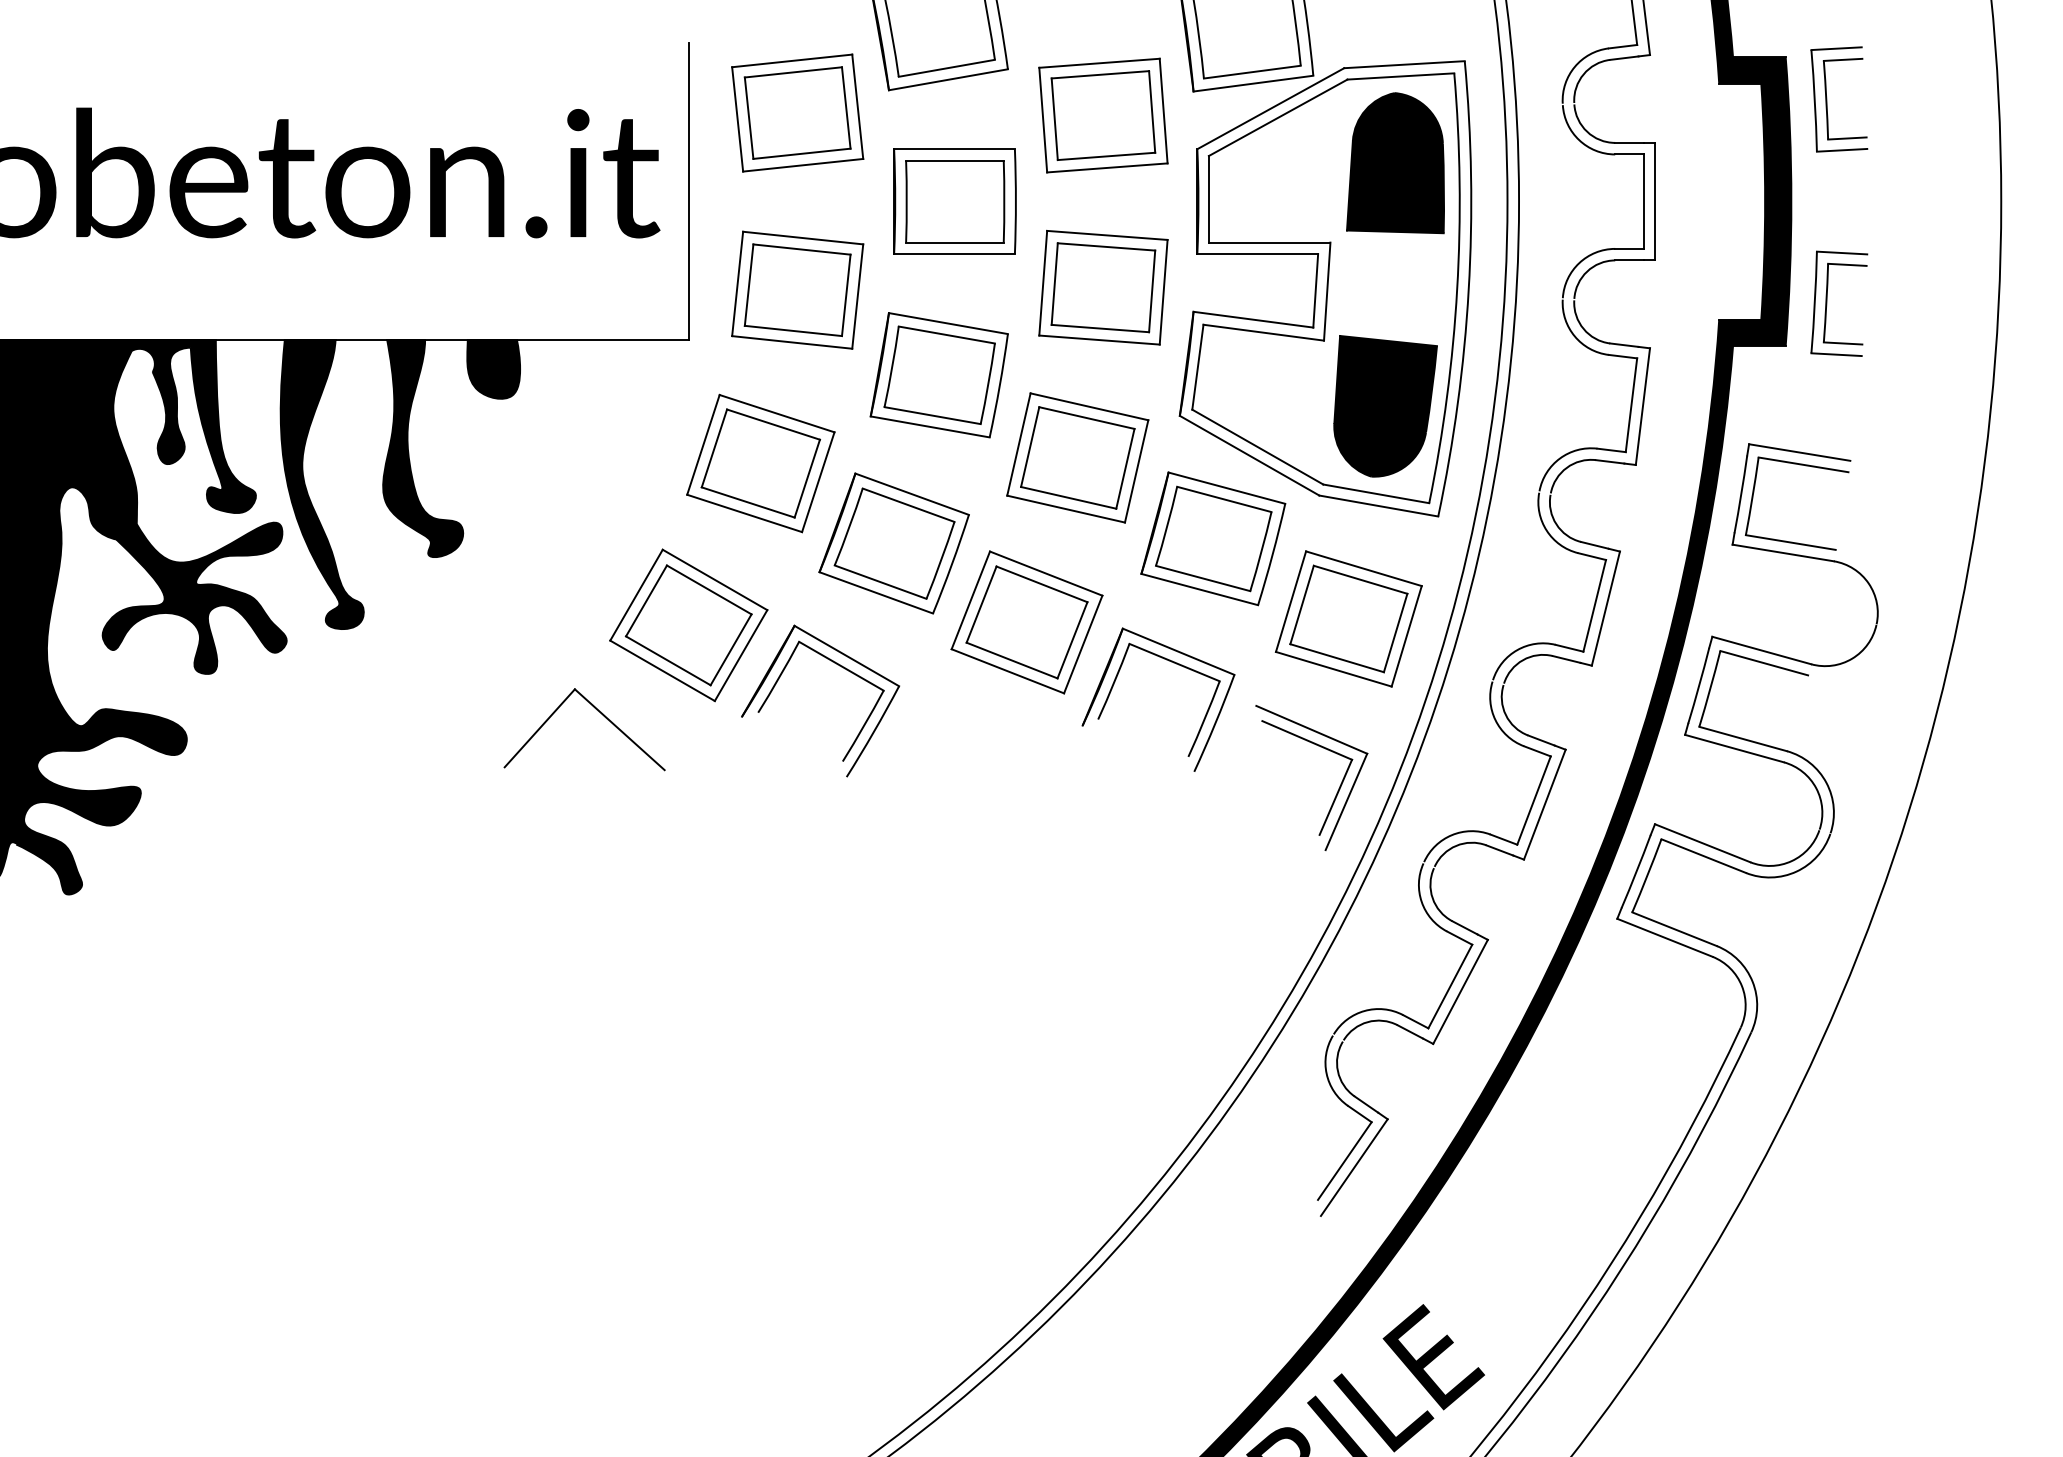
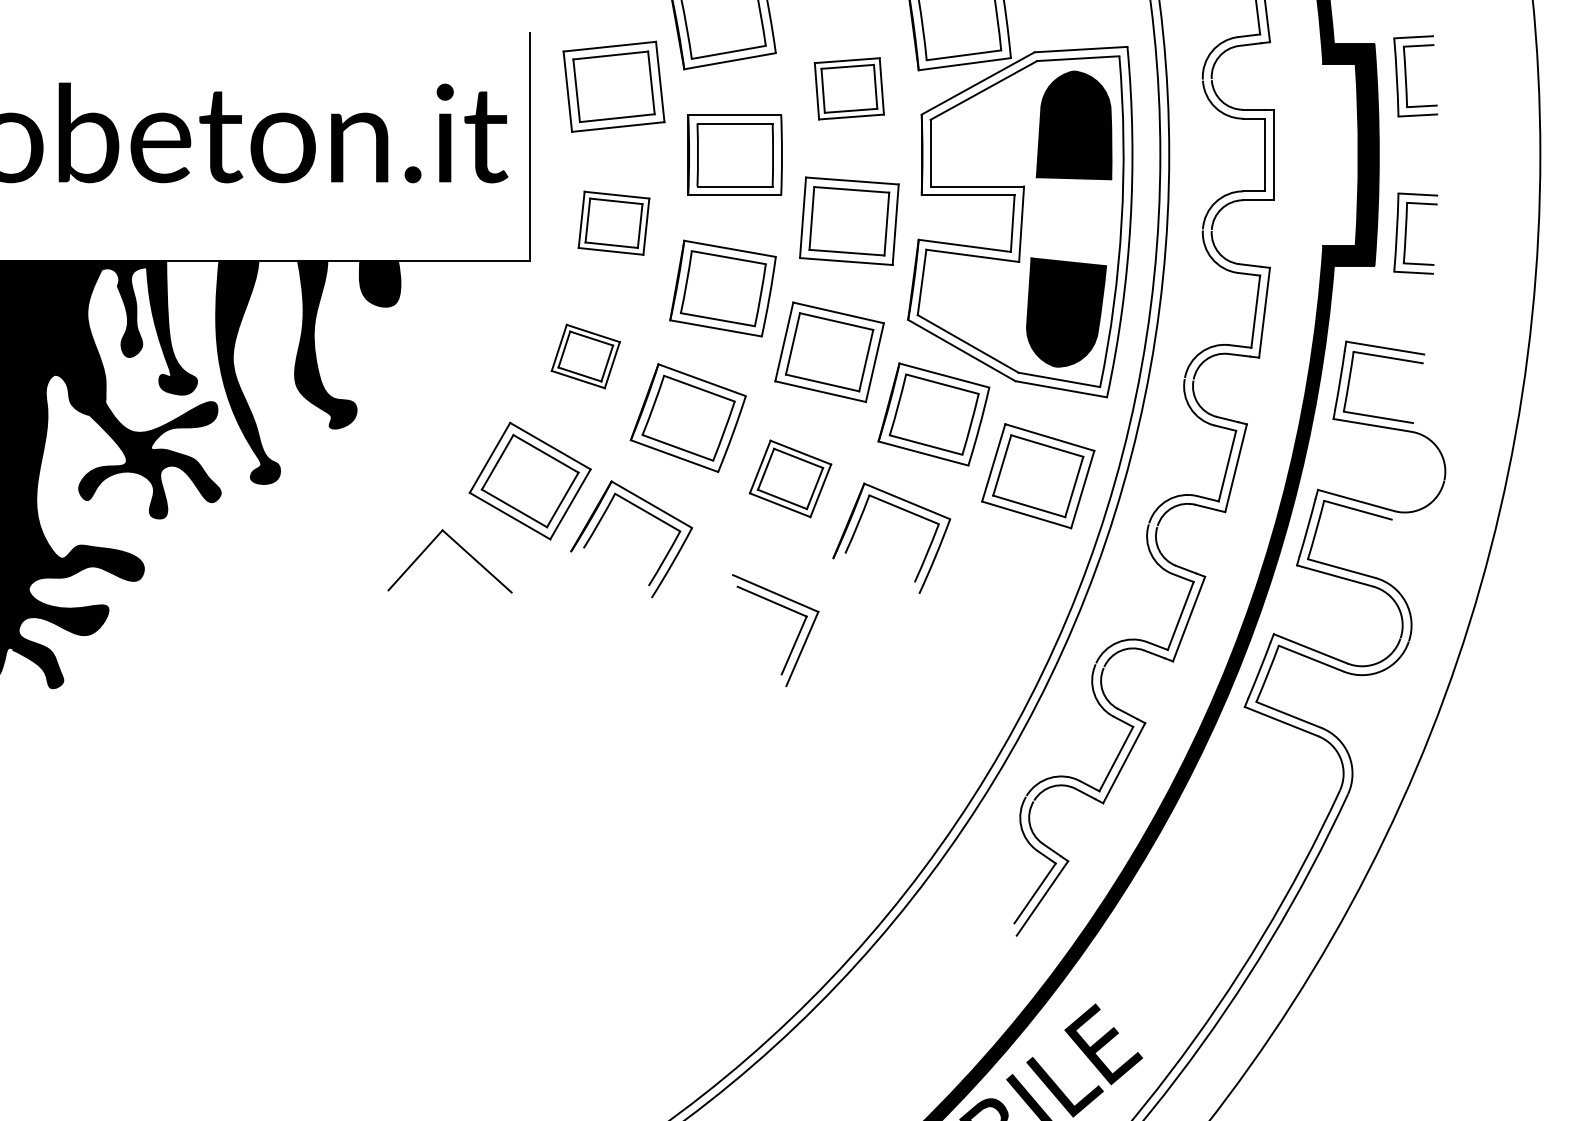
part: (1103, 115) -> (849, 88), size x0.7
part: (796, 290) -> (613, 223), size x0.7
part: (760, 463) -> (585, 356), size x0.6
part: (1026, 621) -> (790, 478), size x0.7
part: (1337, 789) -> (795, 639), moved

